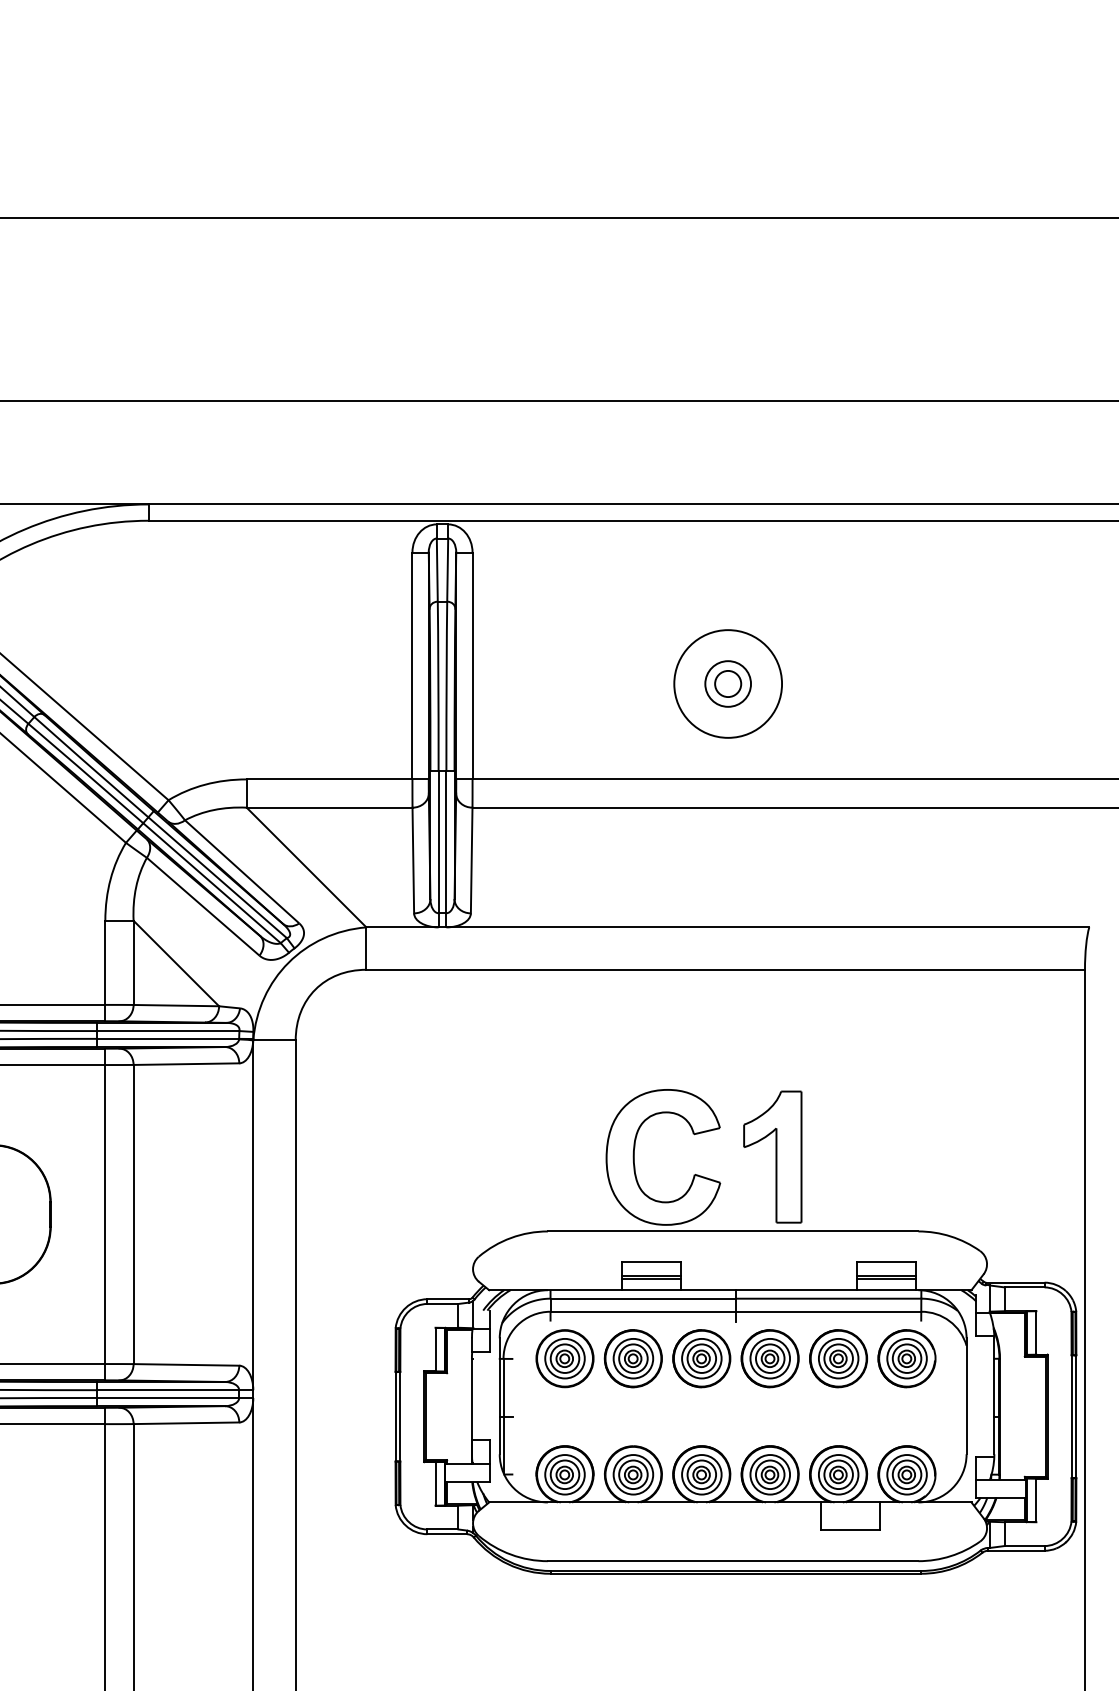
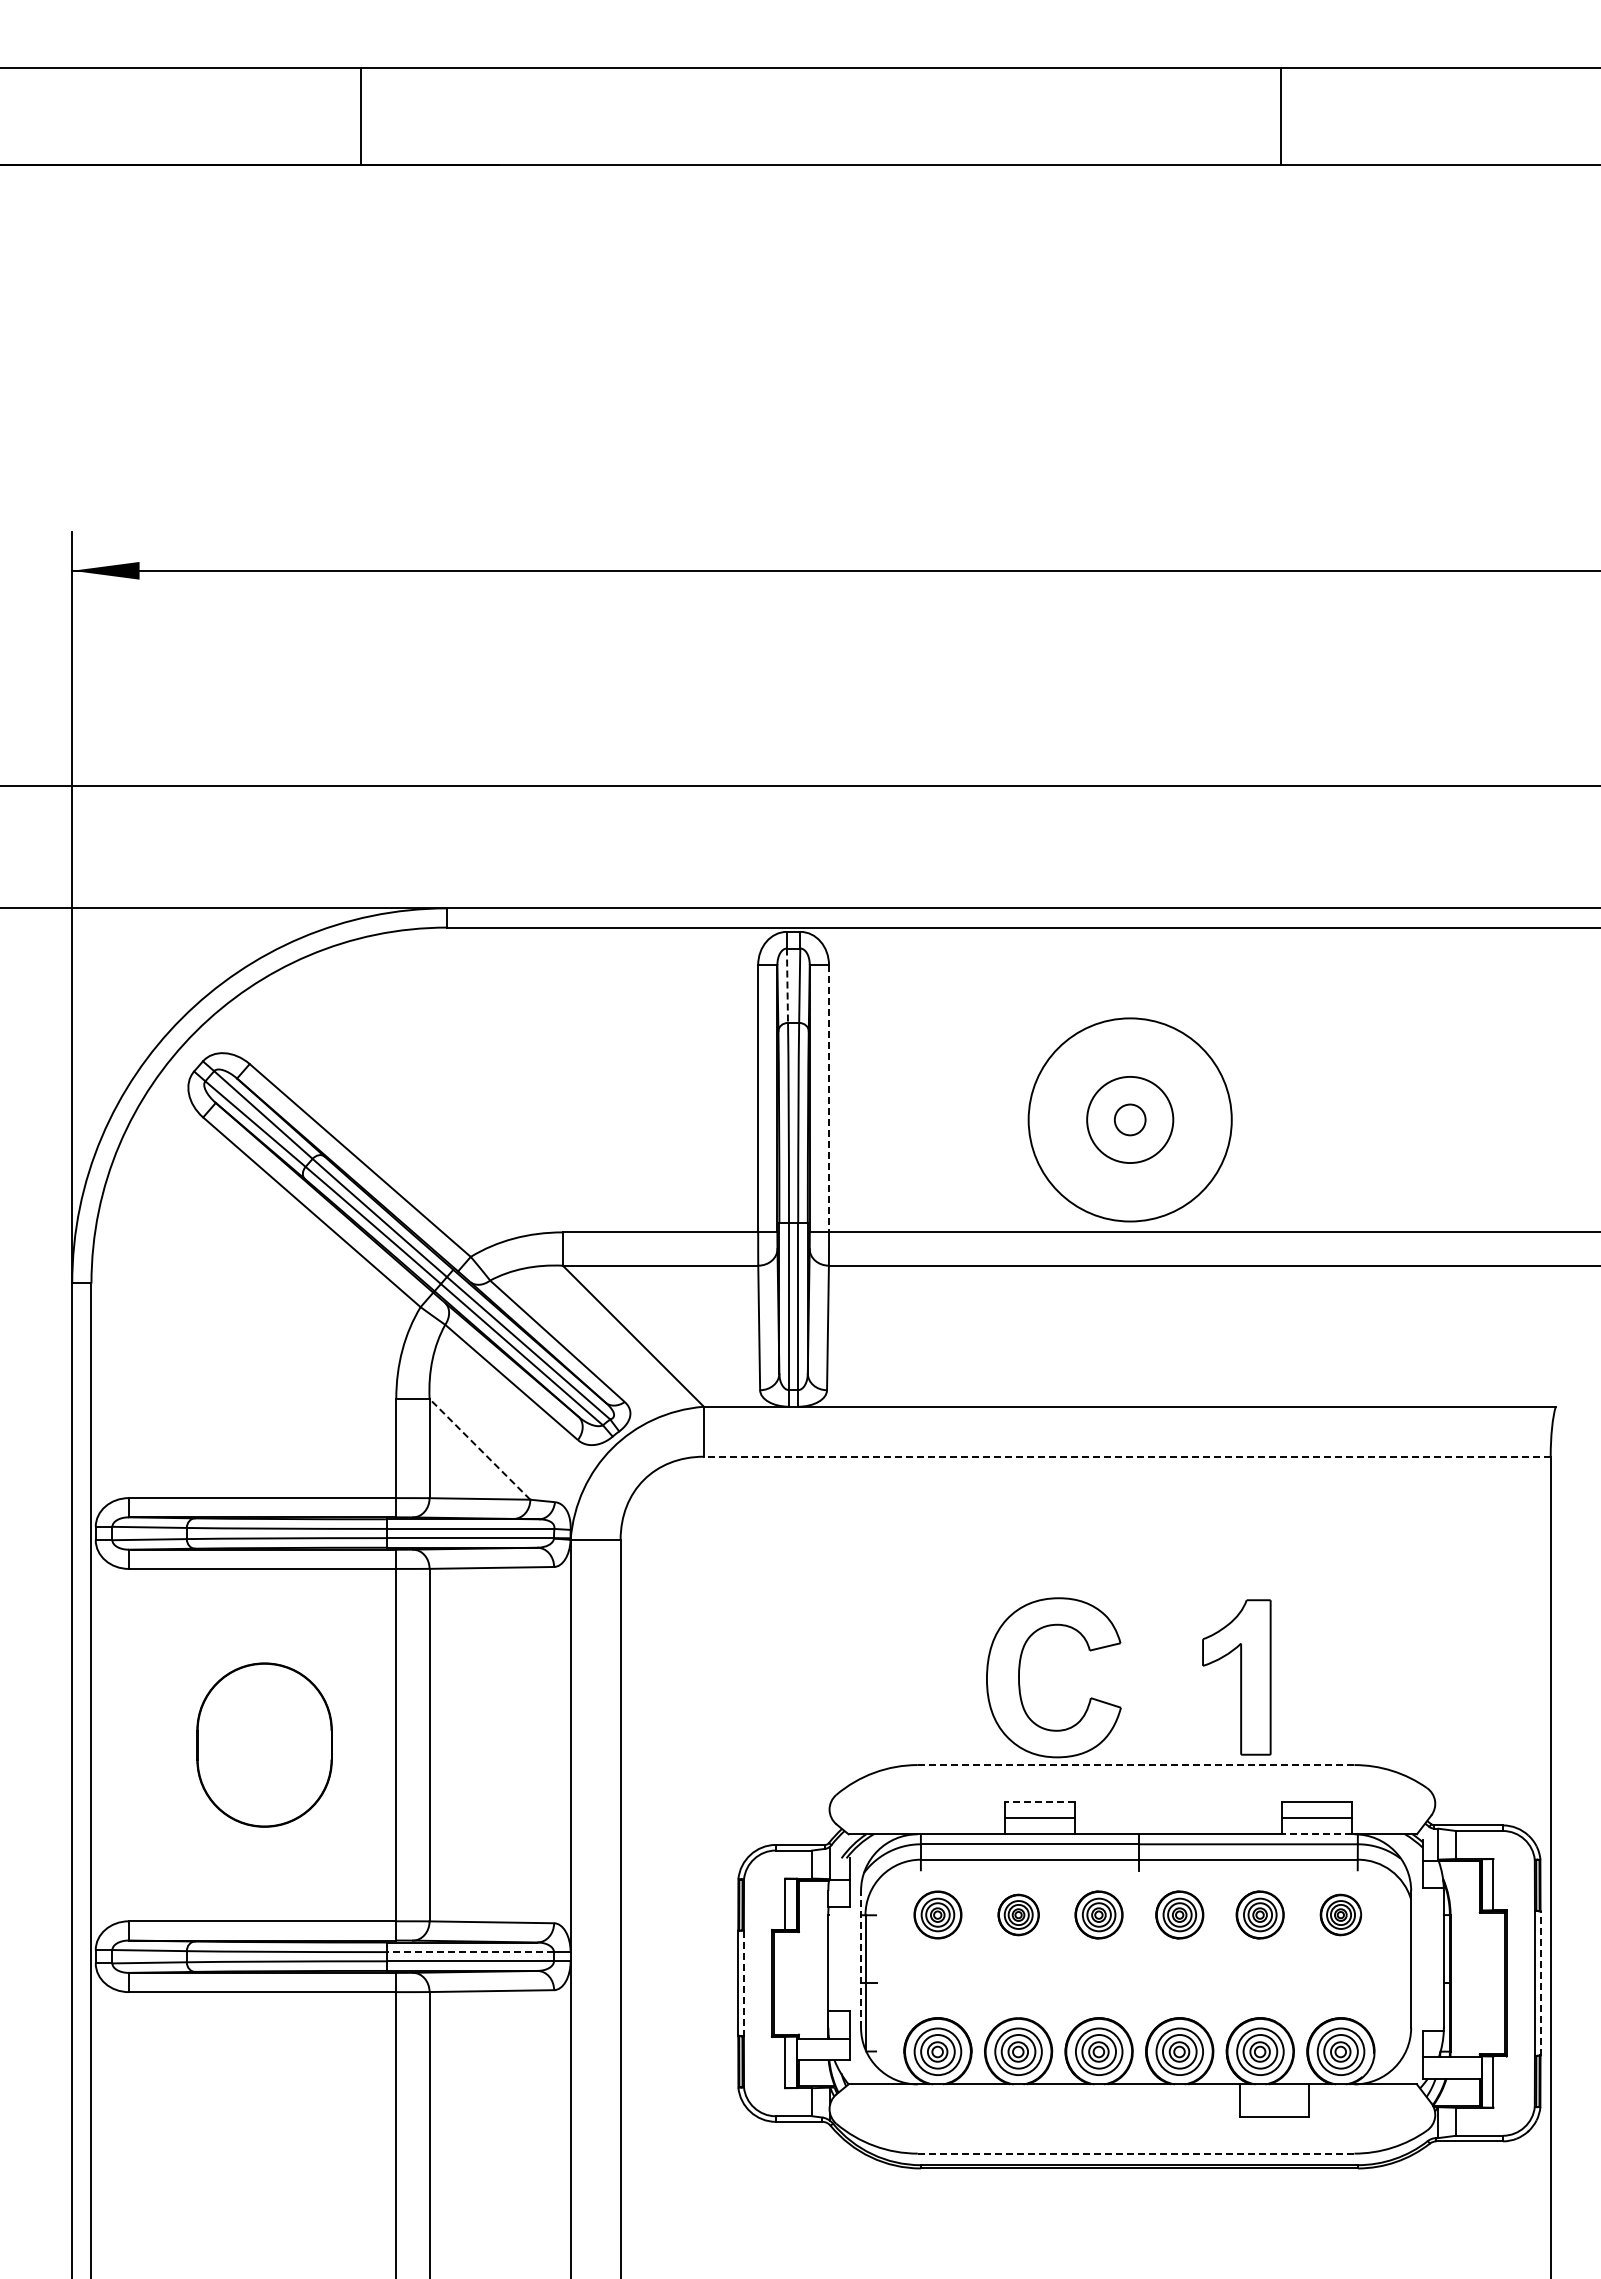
line: (437, 570) -> (787, 986), solid -> dashed
line: (472, 665) -> (829, 1098), solid -> dashed
circle: (727, 683) -> (1129, 1119), size x1.6
circle: (728, 683) -> (1130, 1119), size x1.6
line: (175, 963) -> (479, 1449), solid -> dashed
line: (725, 969) -> (1126, 1456), solid -> dashed
part: (772, 1157) -> (1236, 1677), moved
line: (732, 1231) -> (1135, 1765), solid -> dashed
line: (651, 1262) -> (1039, 1801), solid -> dashed
line: (651, 1279) -> (1039, 1821), removed
line: (886, 1279) -> (1316, 1821), removed
line: (886, 1290) -> (1316, 1834), solid -> dashed
part: (564, 1358) -> (937, 1914), size x0.7
part: (633, 1358) -> (1018, 1914), size x0.6
part: (701, 1358) -> (1098, 1914), size x0.7
part: (769, 1358) -> (1179, 1914), size x0.7
part: (837, 1358) -> (1259, 1914), size x0.7
part: (906, 1358) -> (1340, 1914), size x0.6
line: (168, 1390) -> (470, 1952), solid -> dashed
line: (500, 1395) -> (861, 1958), solid -> dashed
line: (399, 1416) -> (743, 1983), solid -> dashed
line: (1076, 1416) -> (1540, 1983), solid -> dashed
line: (732, 1561) -> (1135, 2153), solid -> dashed

